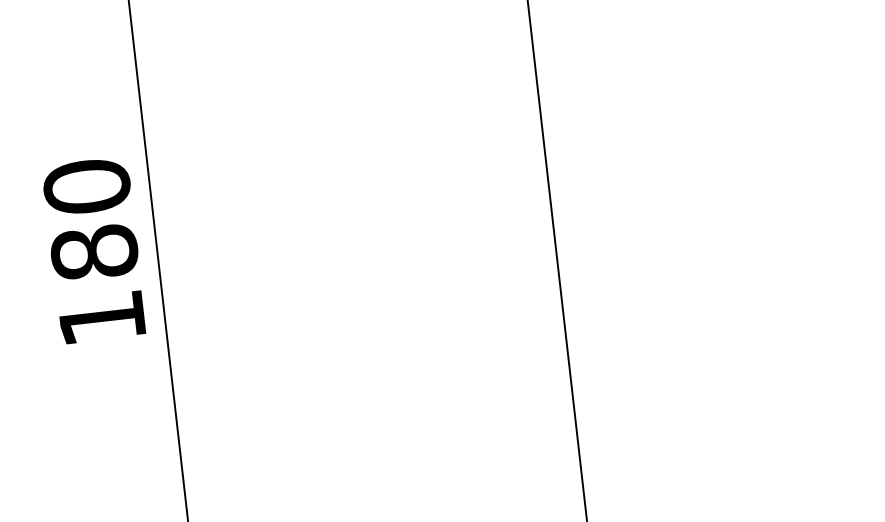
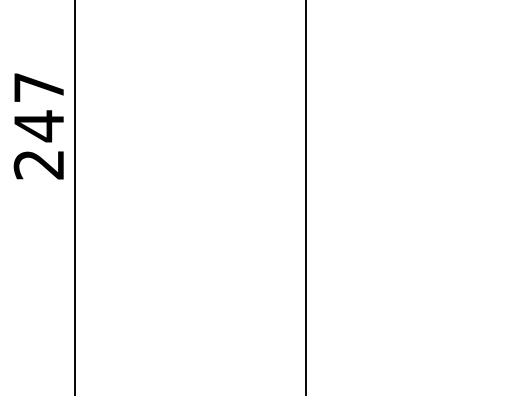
text: (93, 251) -> (38, 125), 180 -> 247

